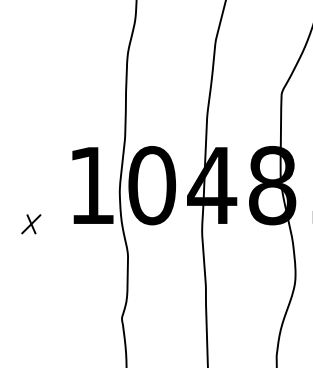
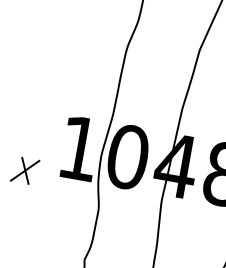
part: (31, 224) -> (25, 171), size x1.67

